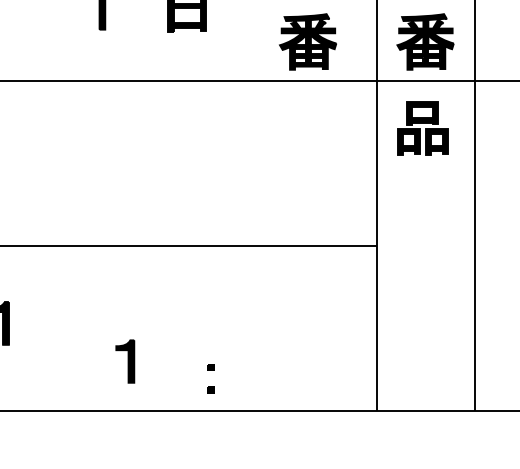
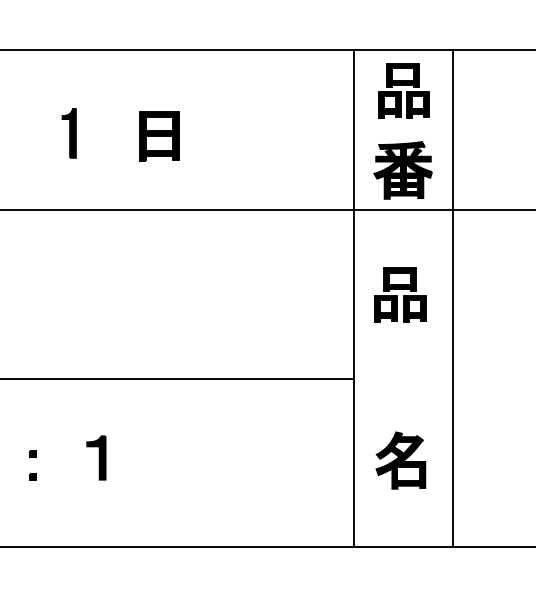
part: (307, 42) -> (282, 170), removed
part: (422, 128) -> (400, 294), moved
part: (422, 325) -> (400, 460), added
part: (125, 361) -> (96, 457), moved
part: (210, 370) -> (32, 457), moved

